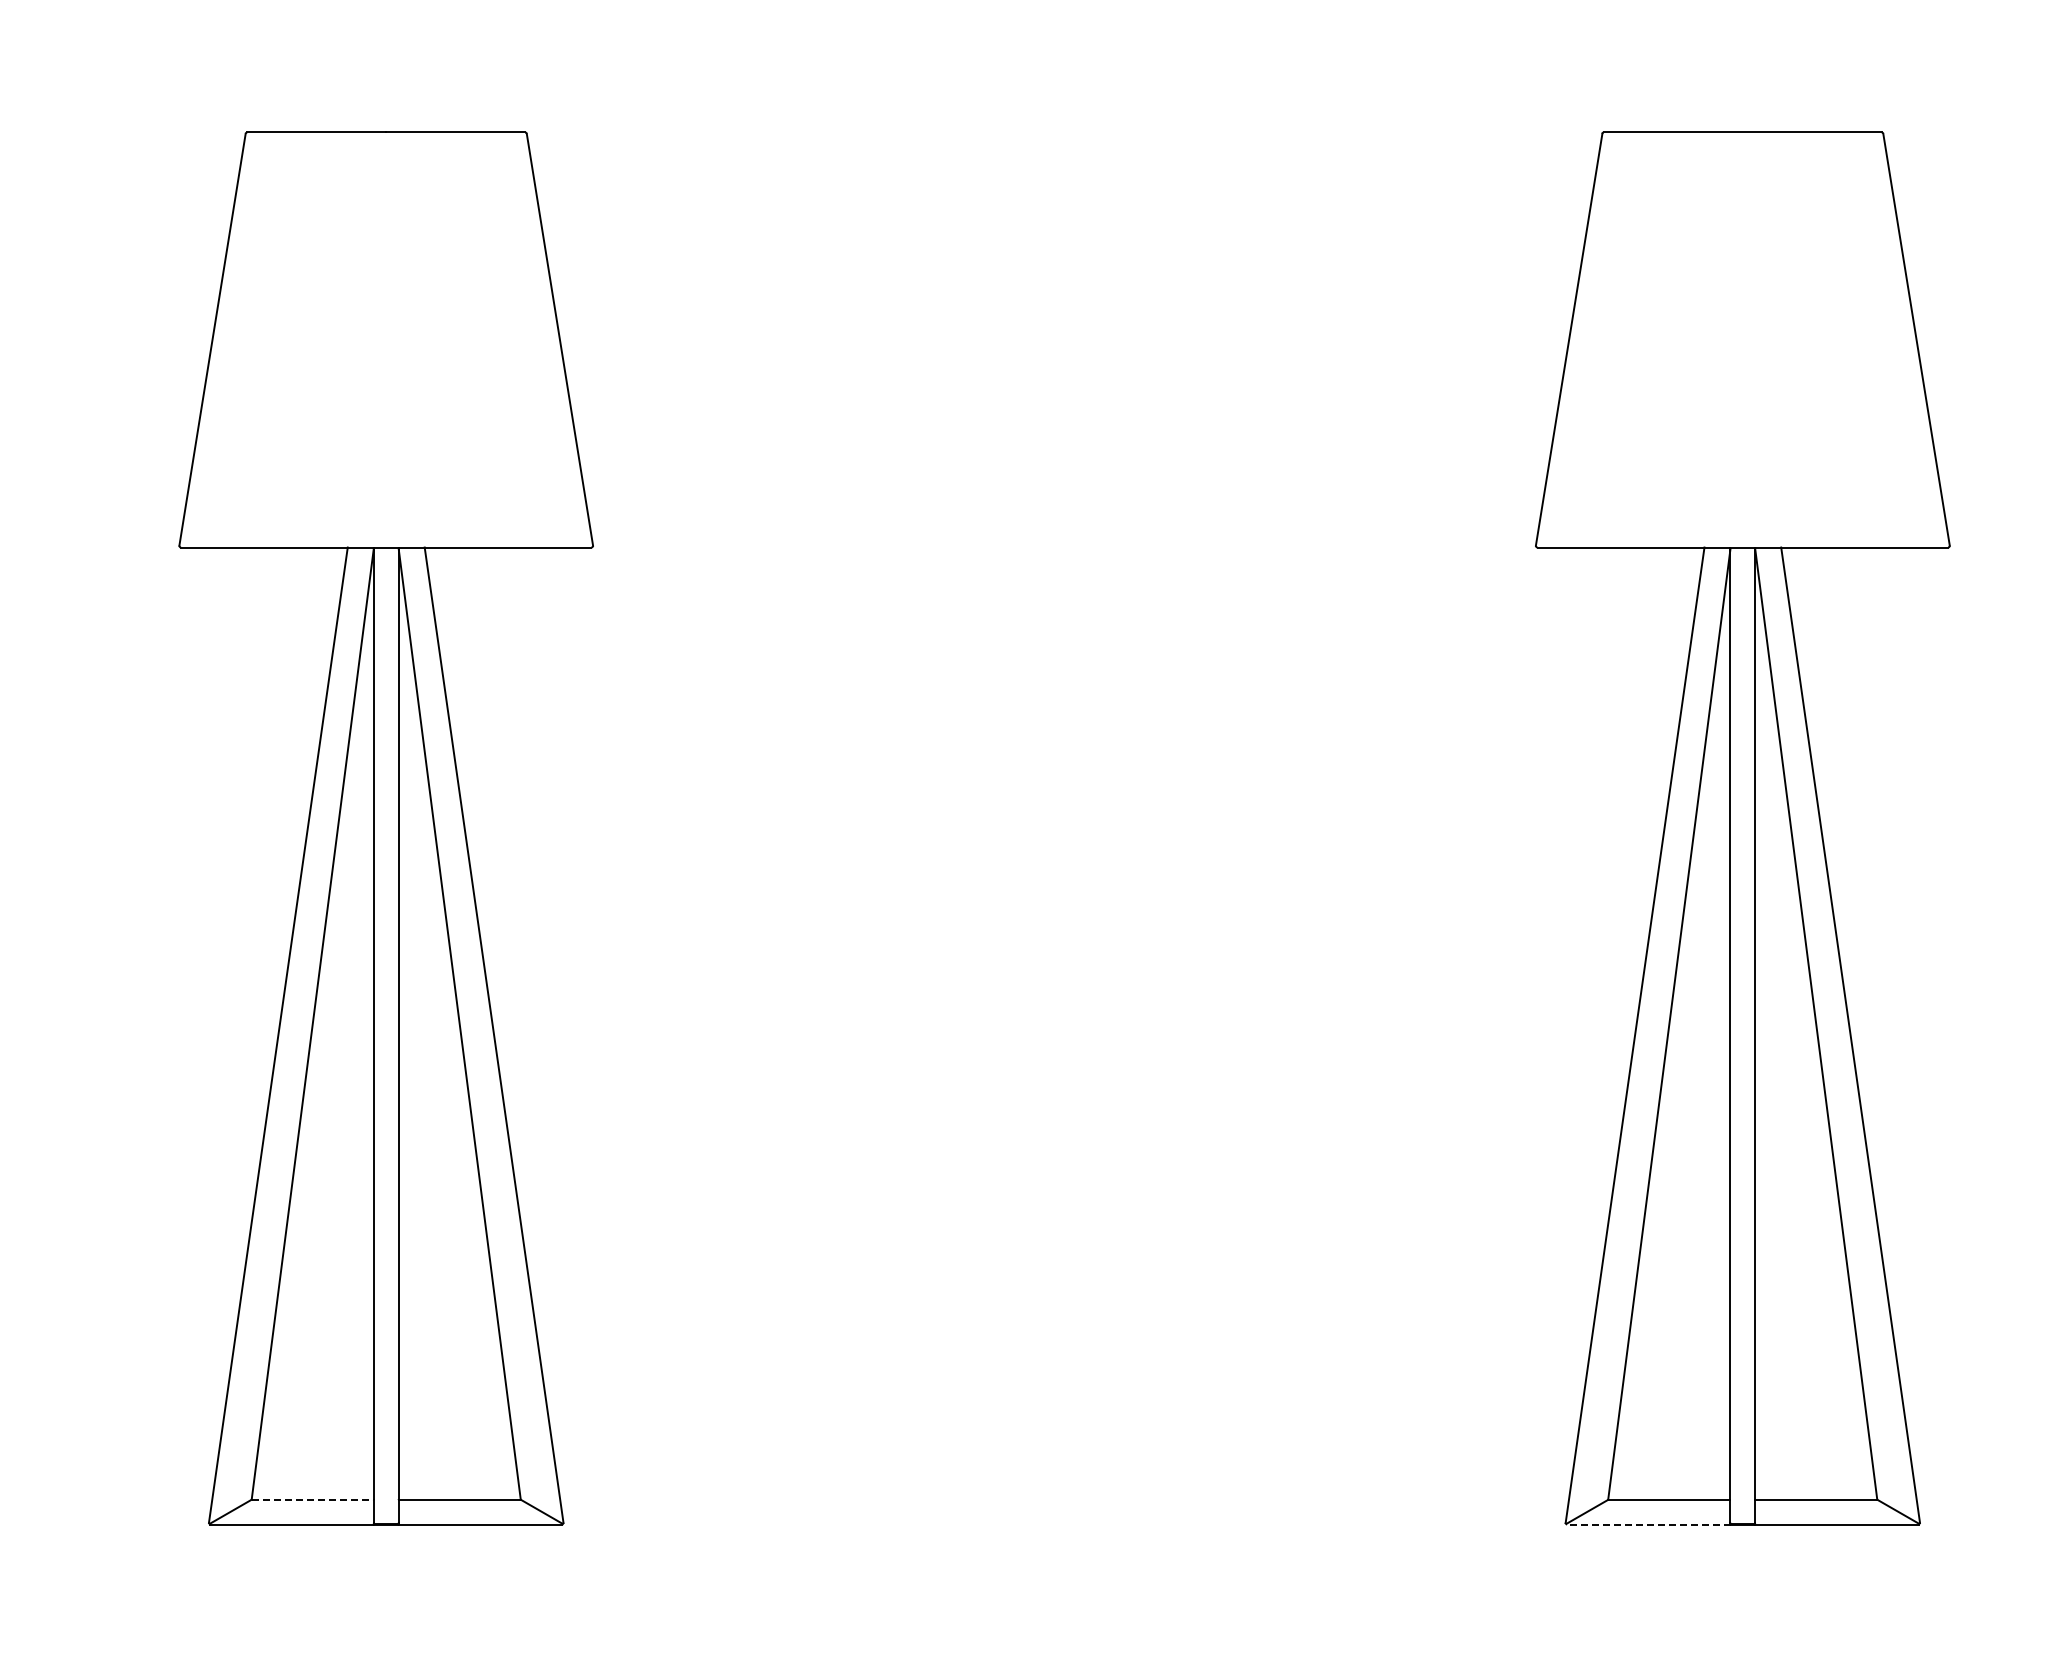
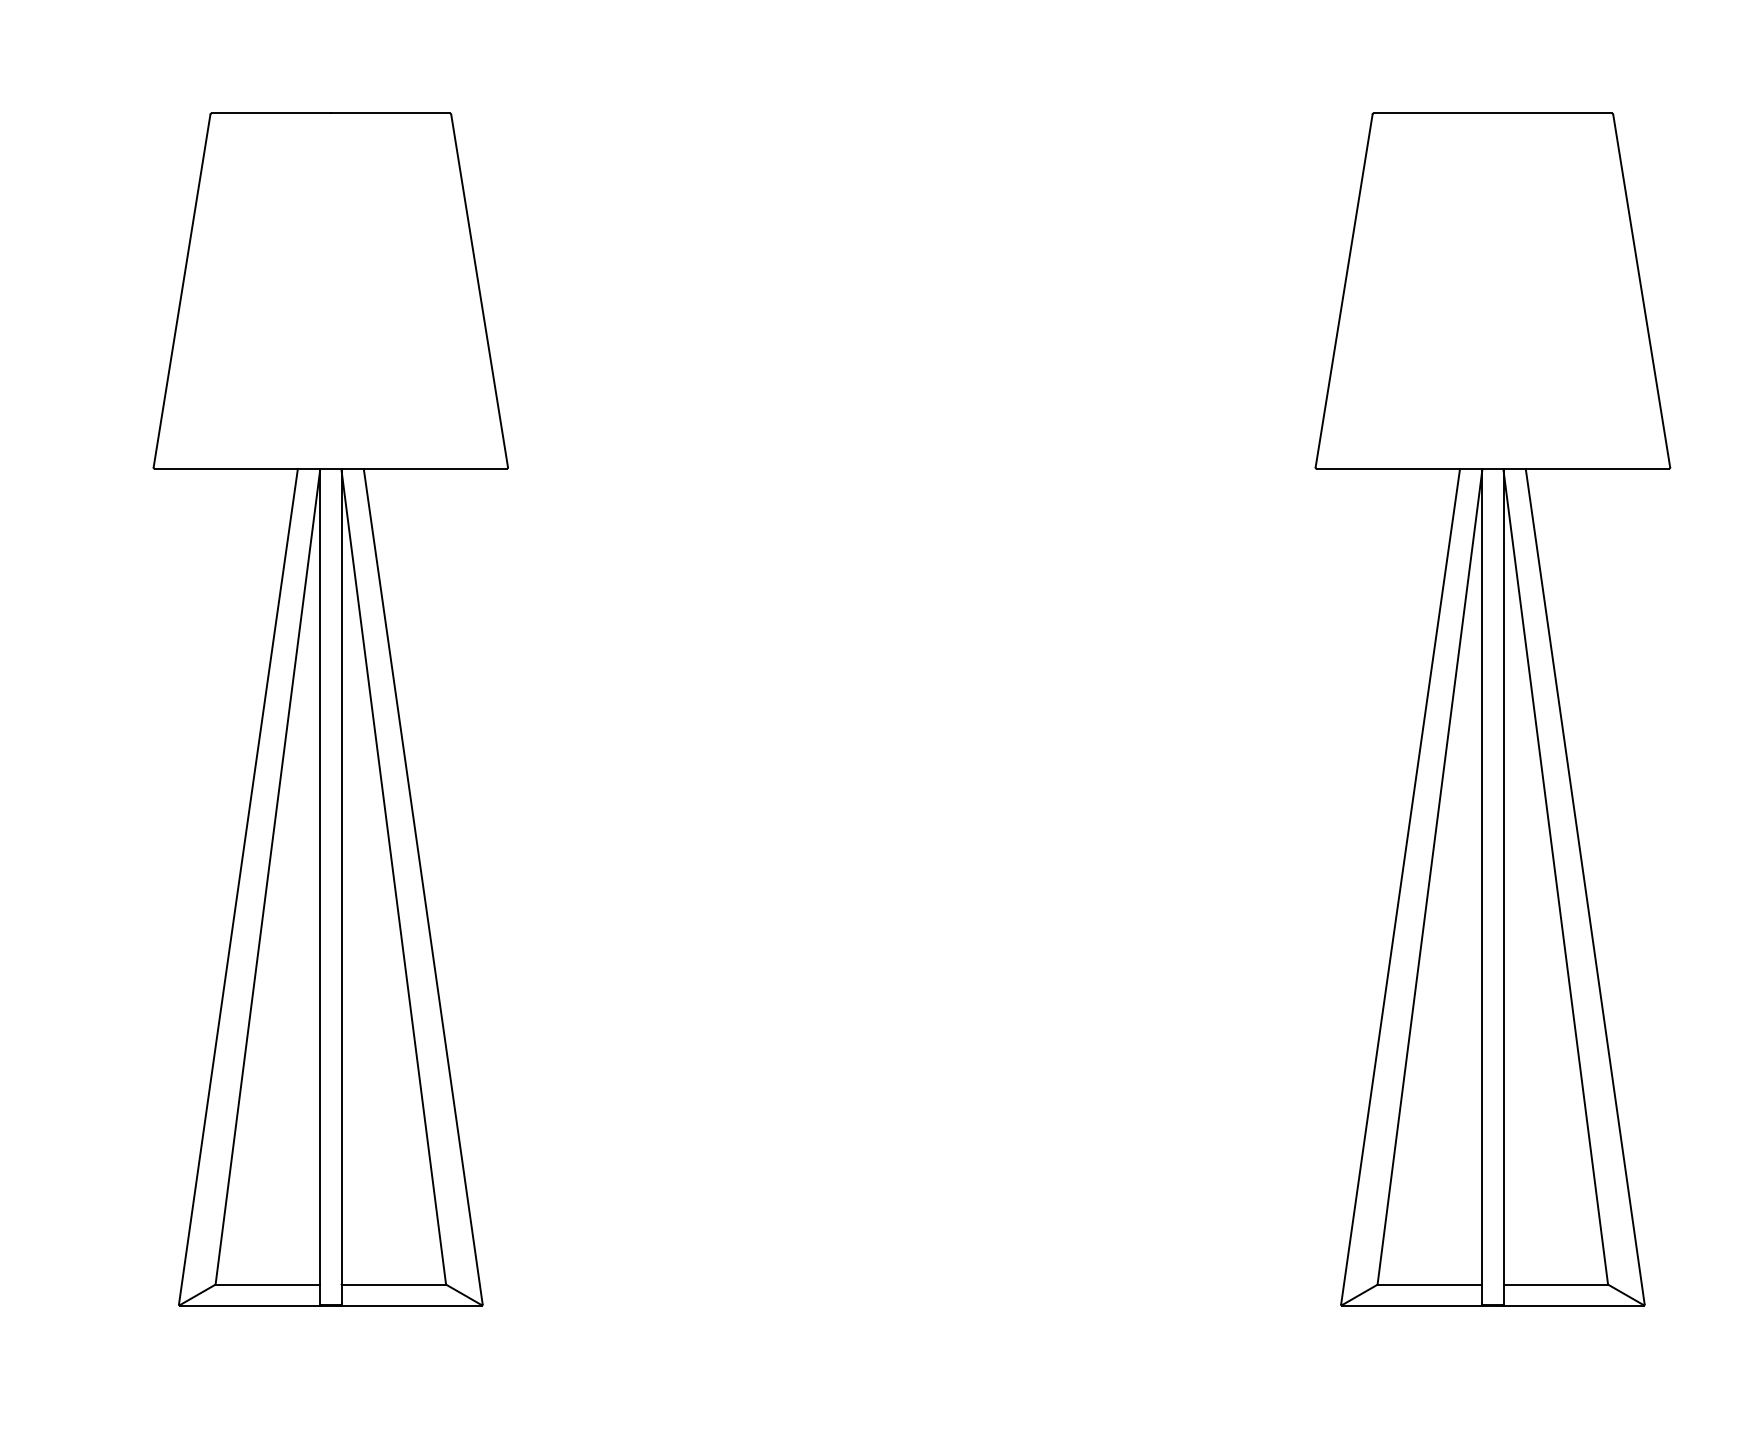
line: (312, 1499) -> (267, 1284), dashed -> solid
line: (1648, 1524) -> (1412, 1305), dashed -> solid

